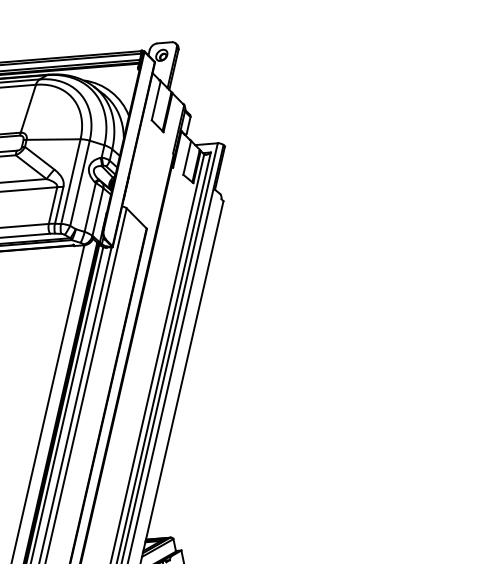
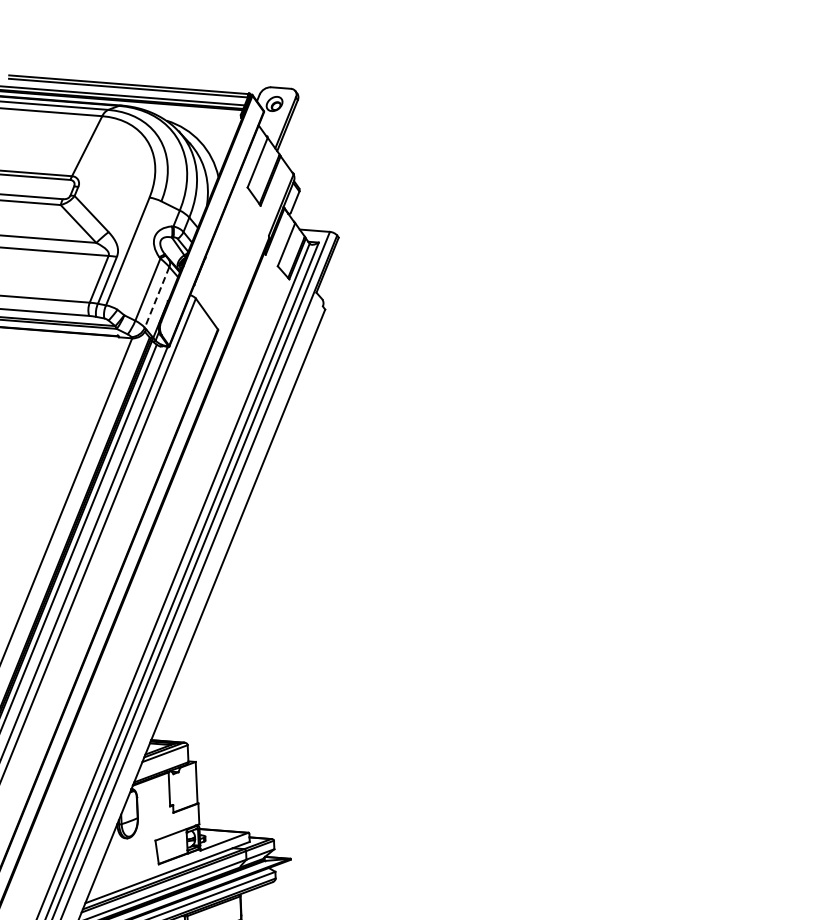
line: (53, 139) -> (113, 191), removed
line: (79, 183) -> (139, 255), removed
line: (98, 212) -> (157, 297), solid -> dashed

